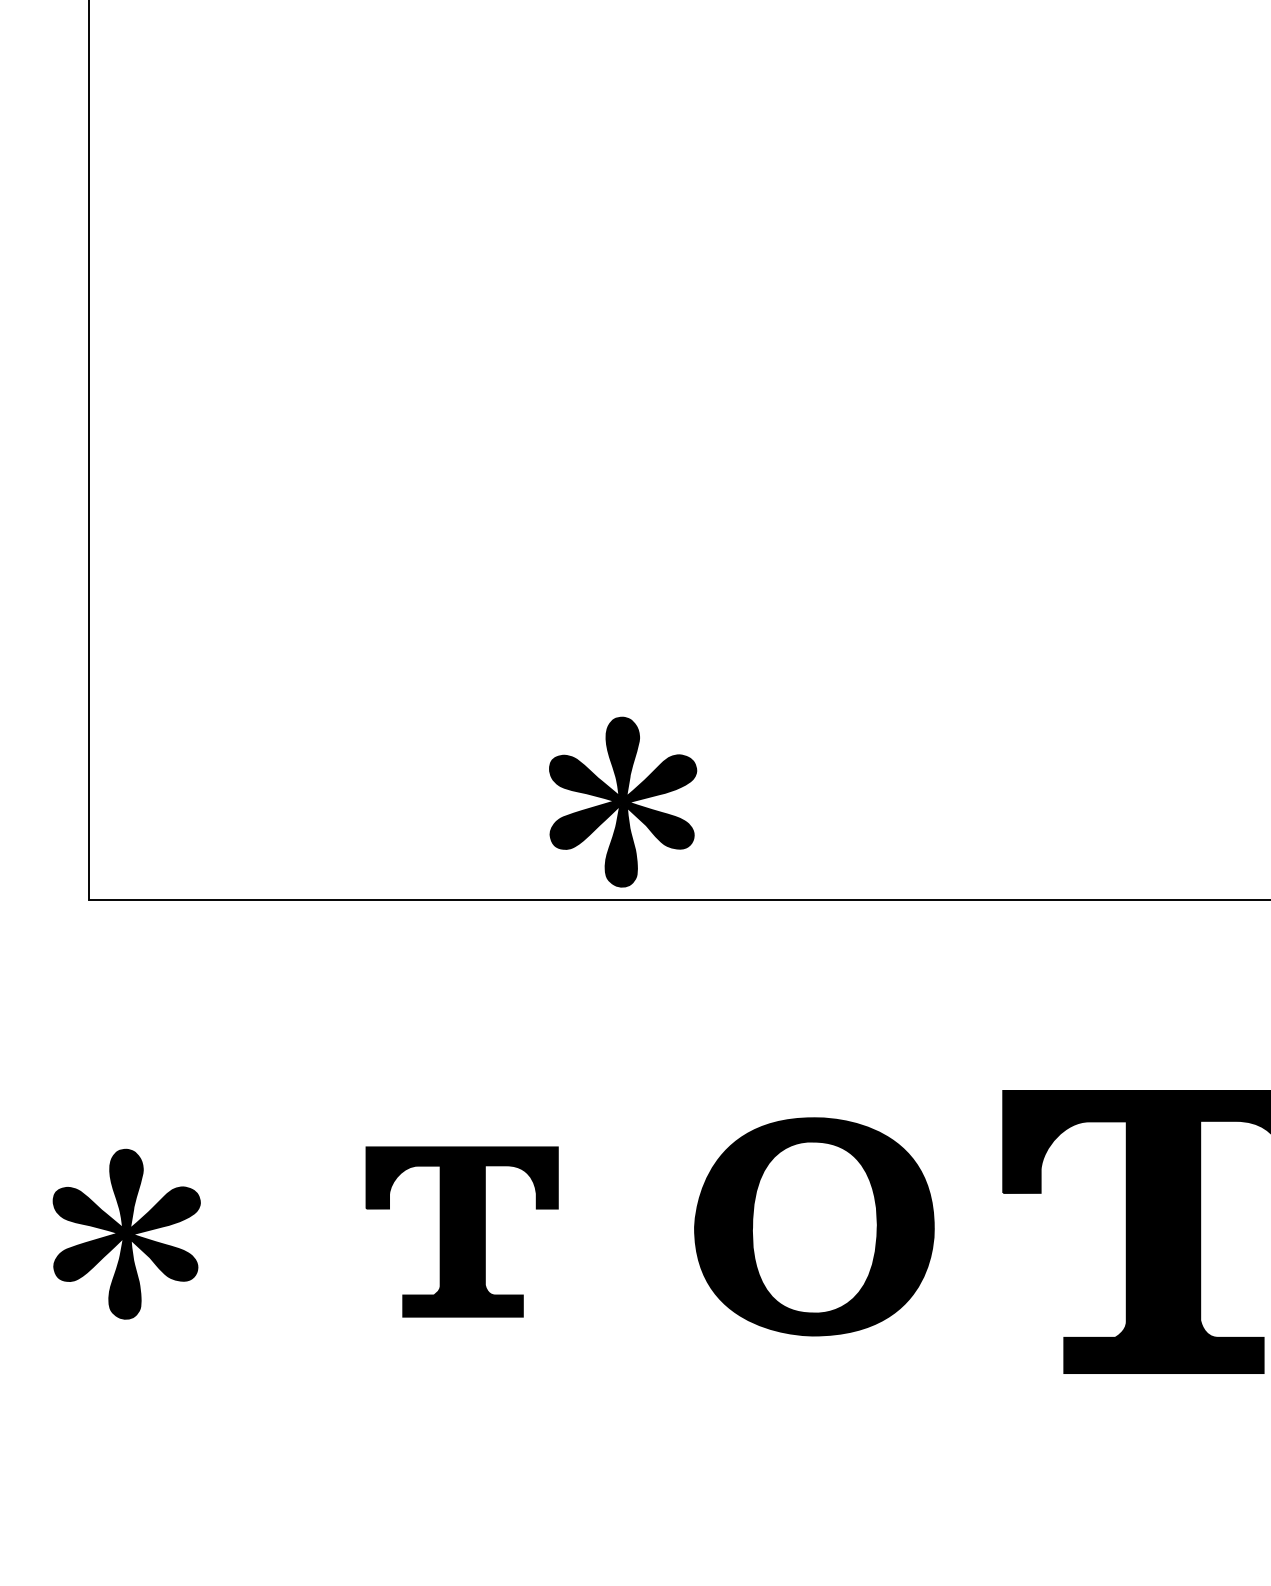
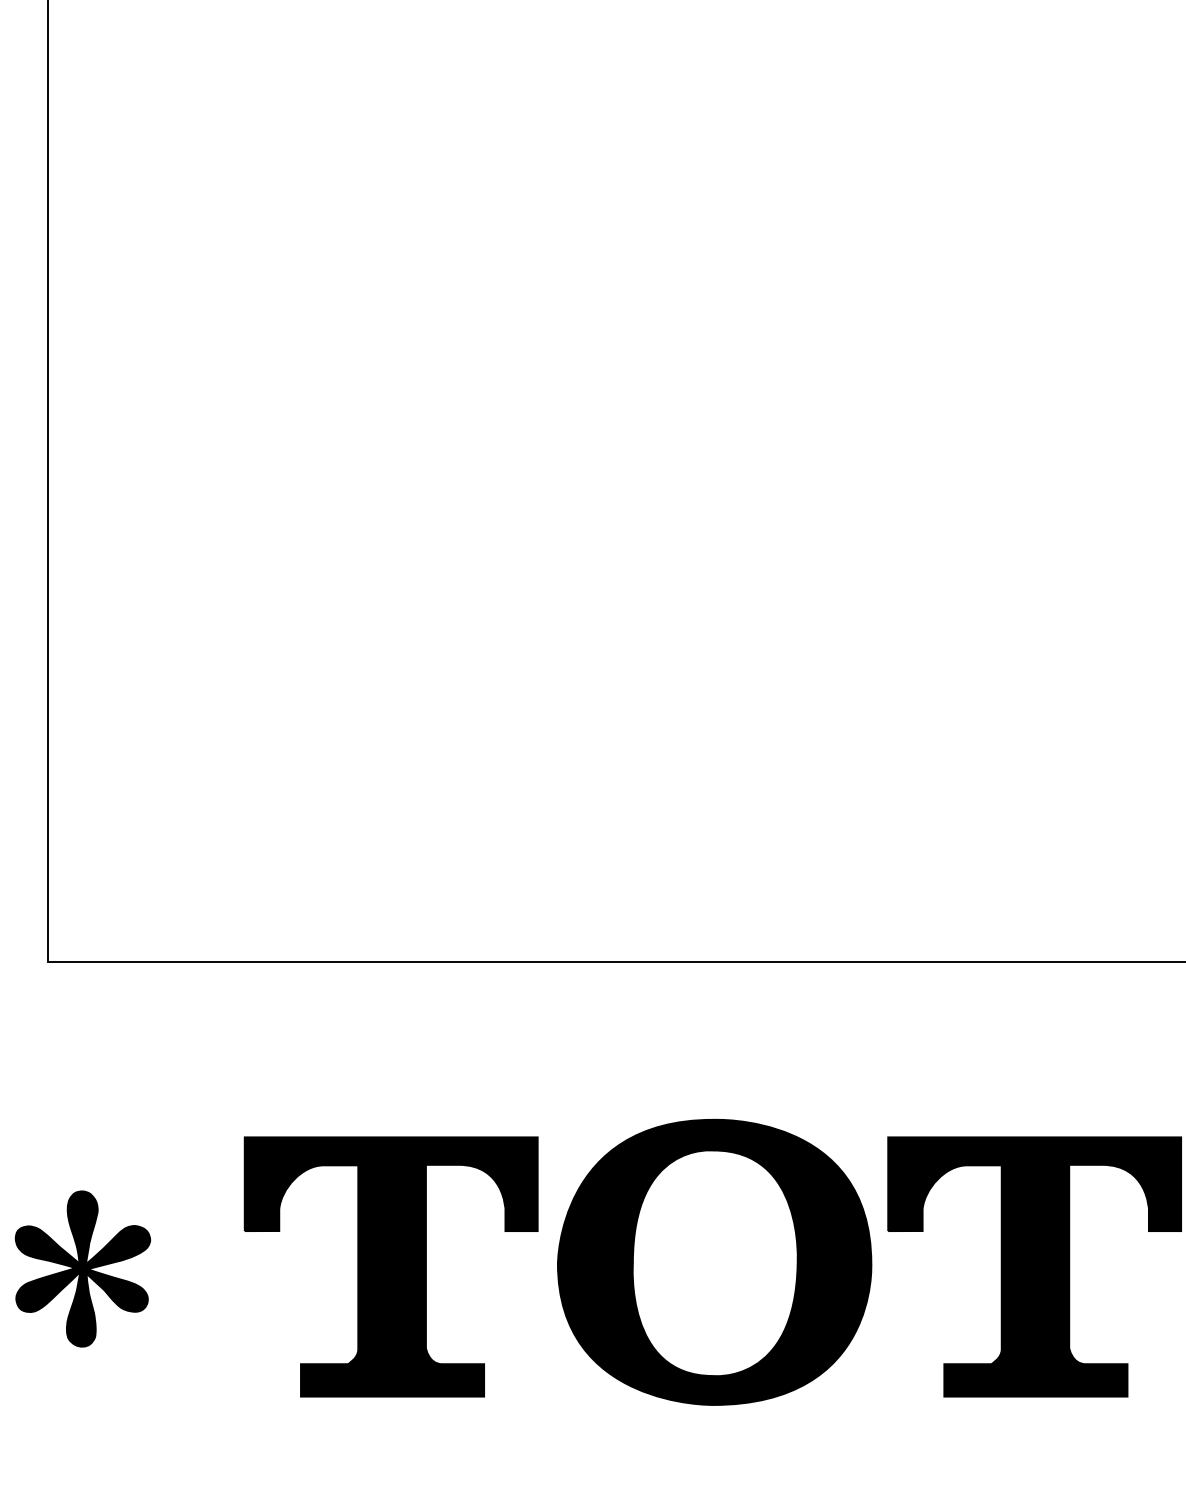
part: (622, 801) -> (538, 871), removed
part: (814, 1226) -> (714, 1261), size x1.43
part: (461, 1231) -> (390, 1266), size x1.67

